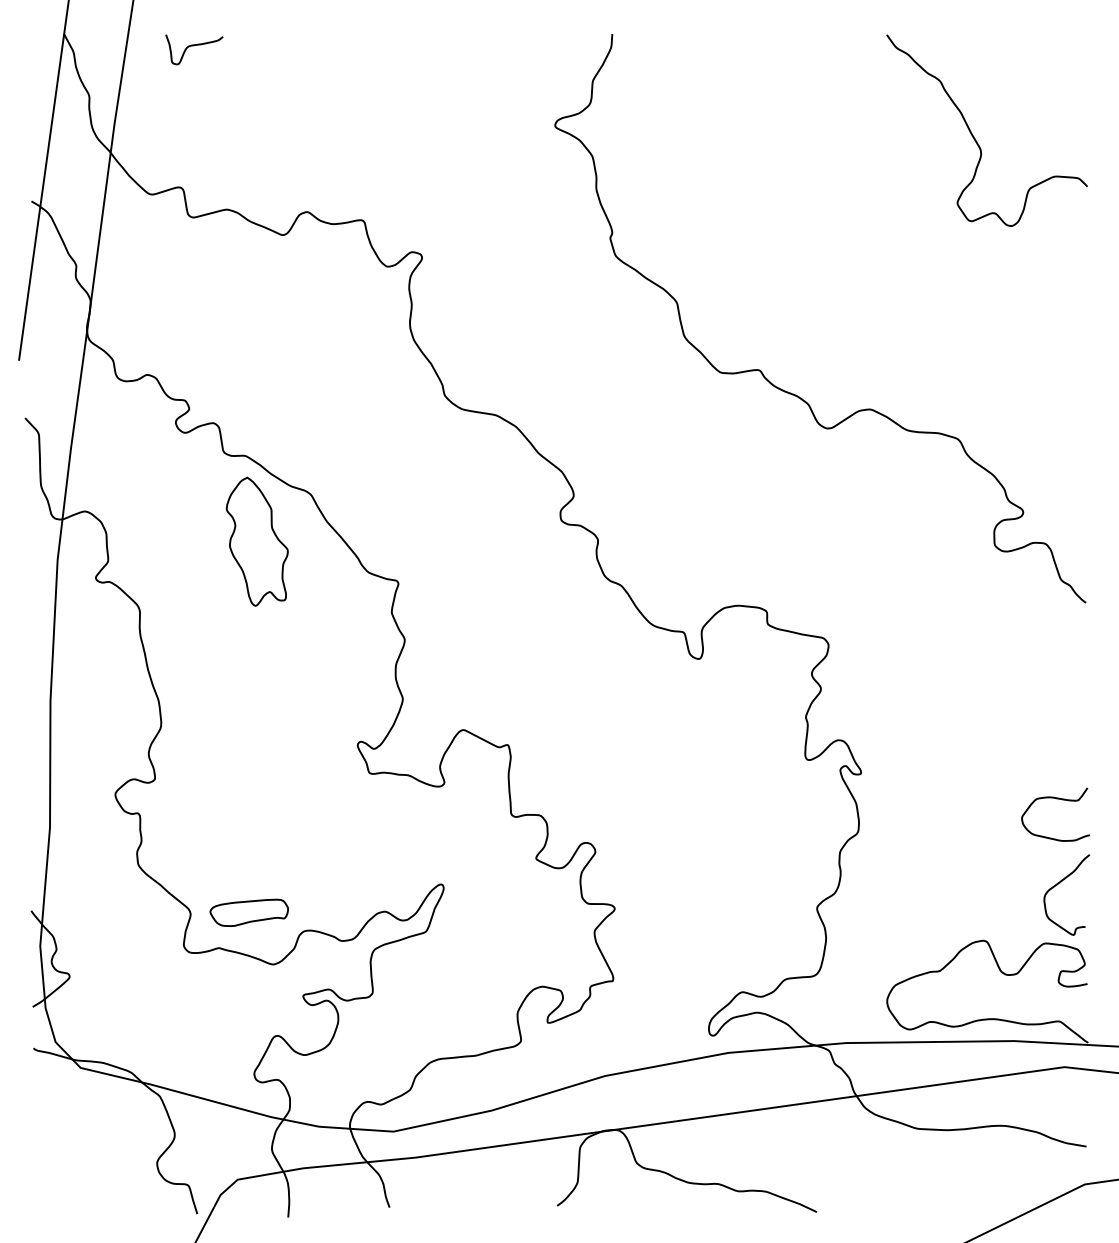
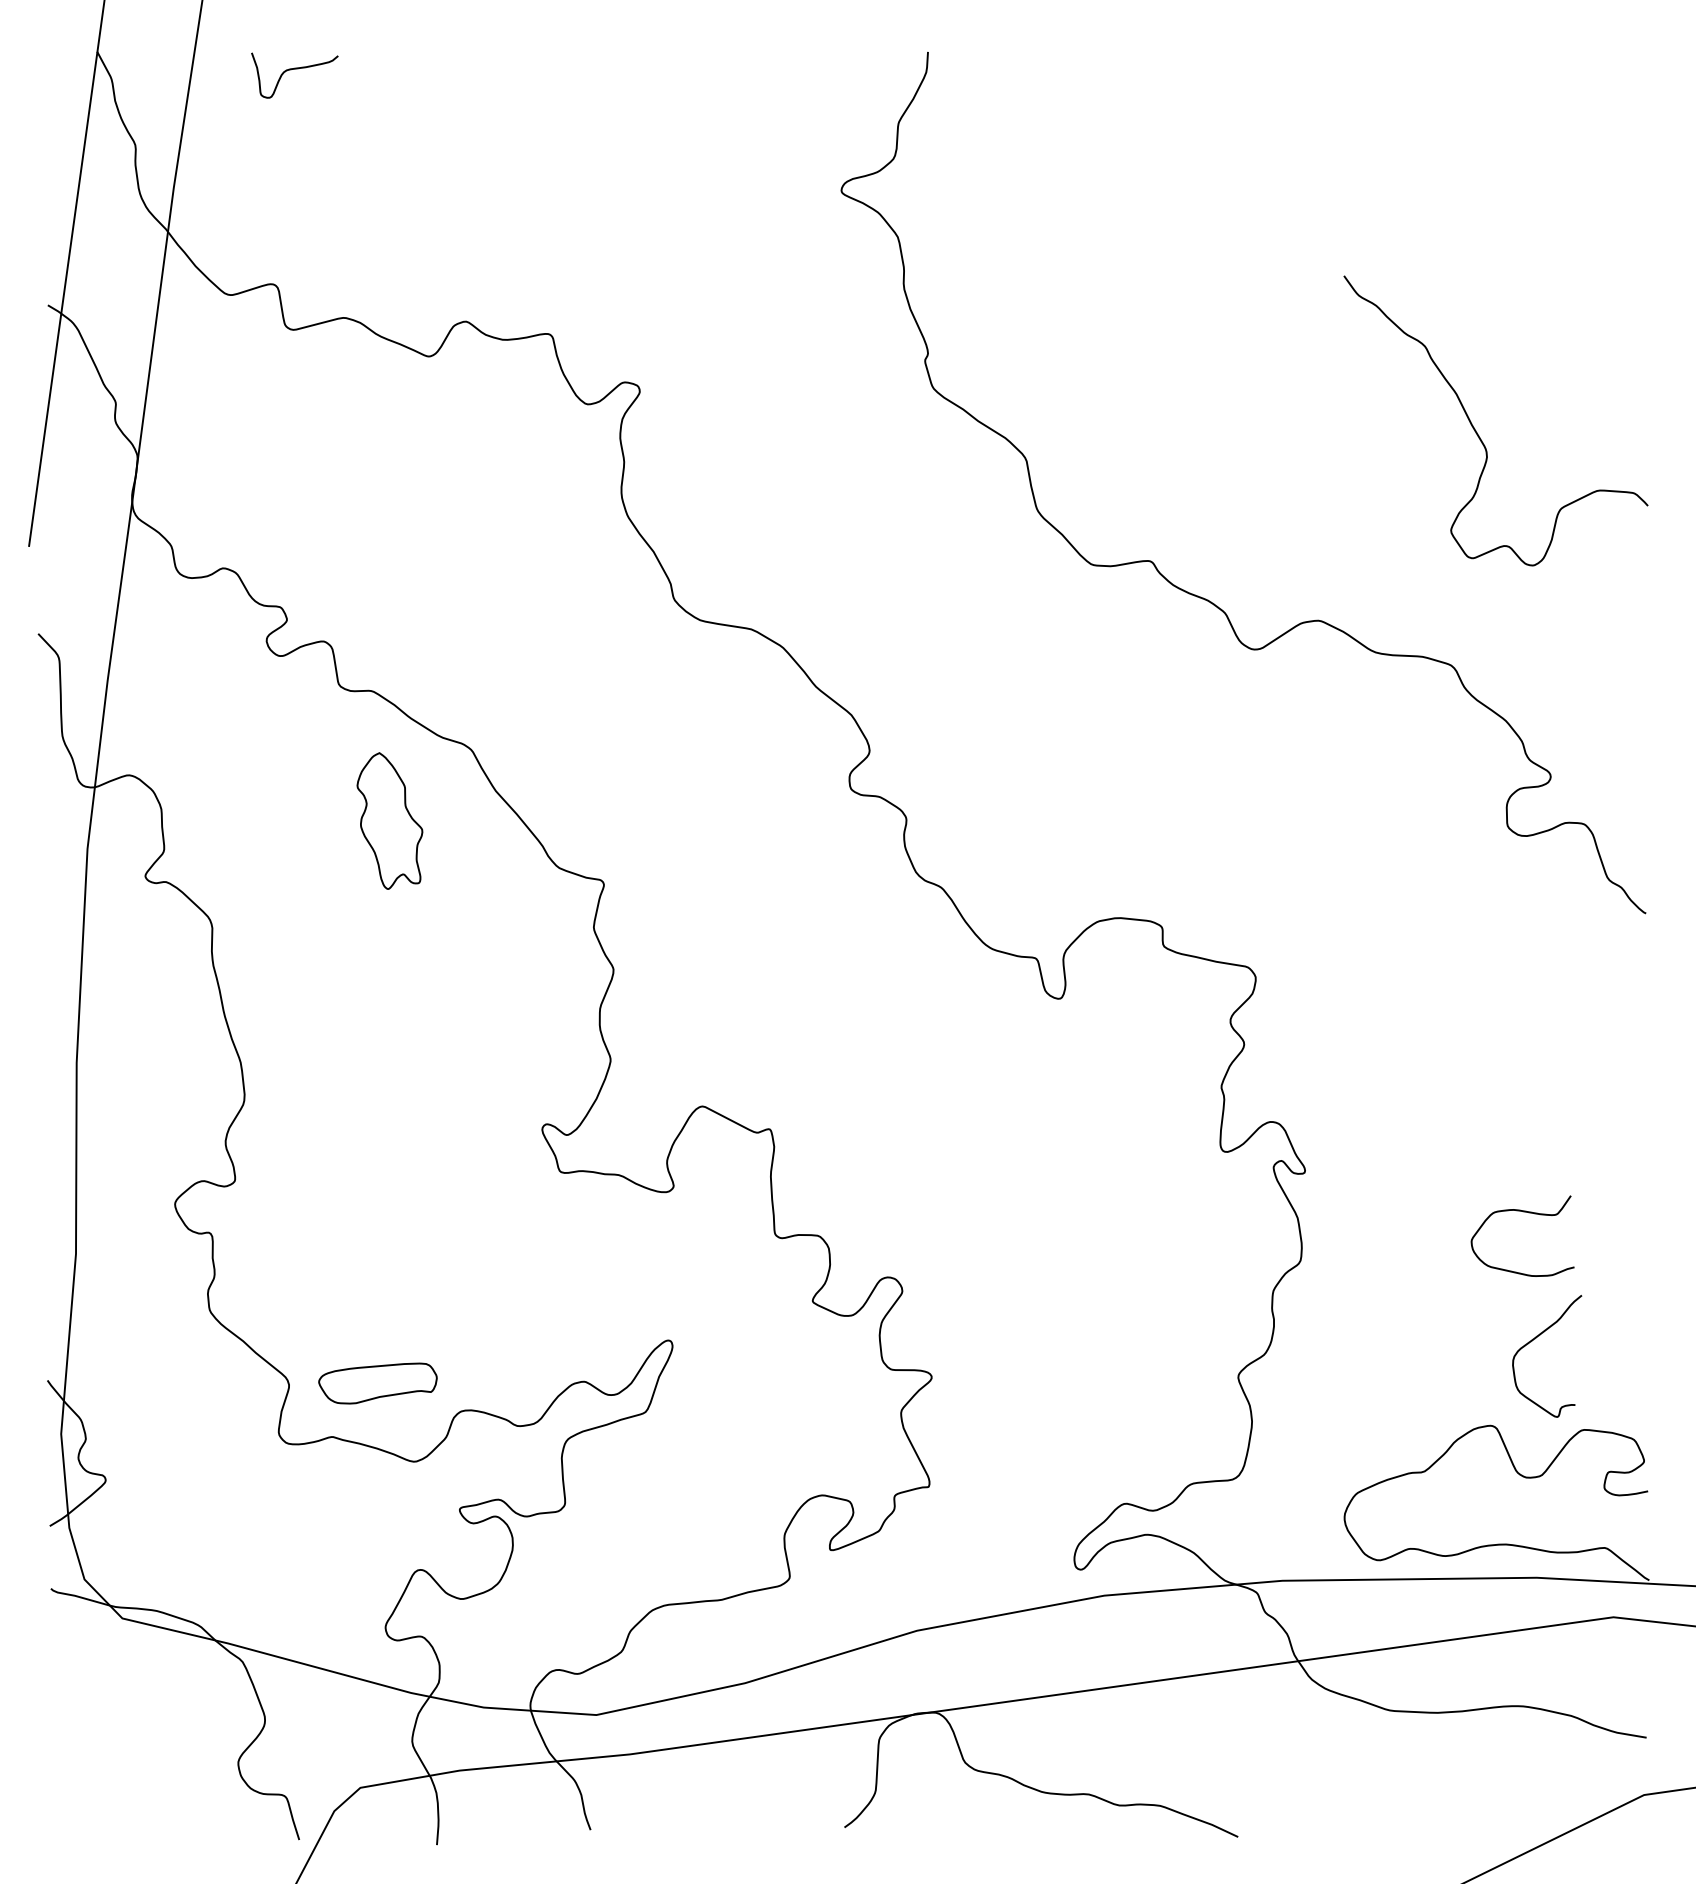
curve: (974, 136) -> (1476, 429), moved
part: (256, 541) -> (388, 820), size x0.7
curve: (1056, 799) -> (1523, 1213), moved
curve: (1057, 885) -> (1532, 1342), moved

